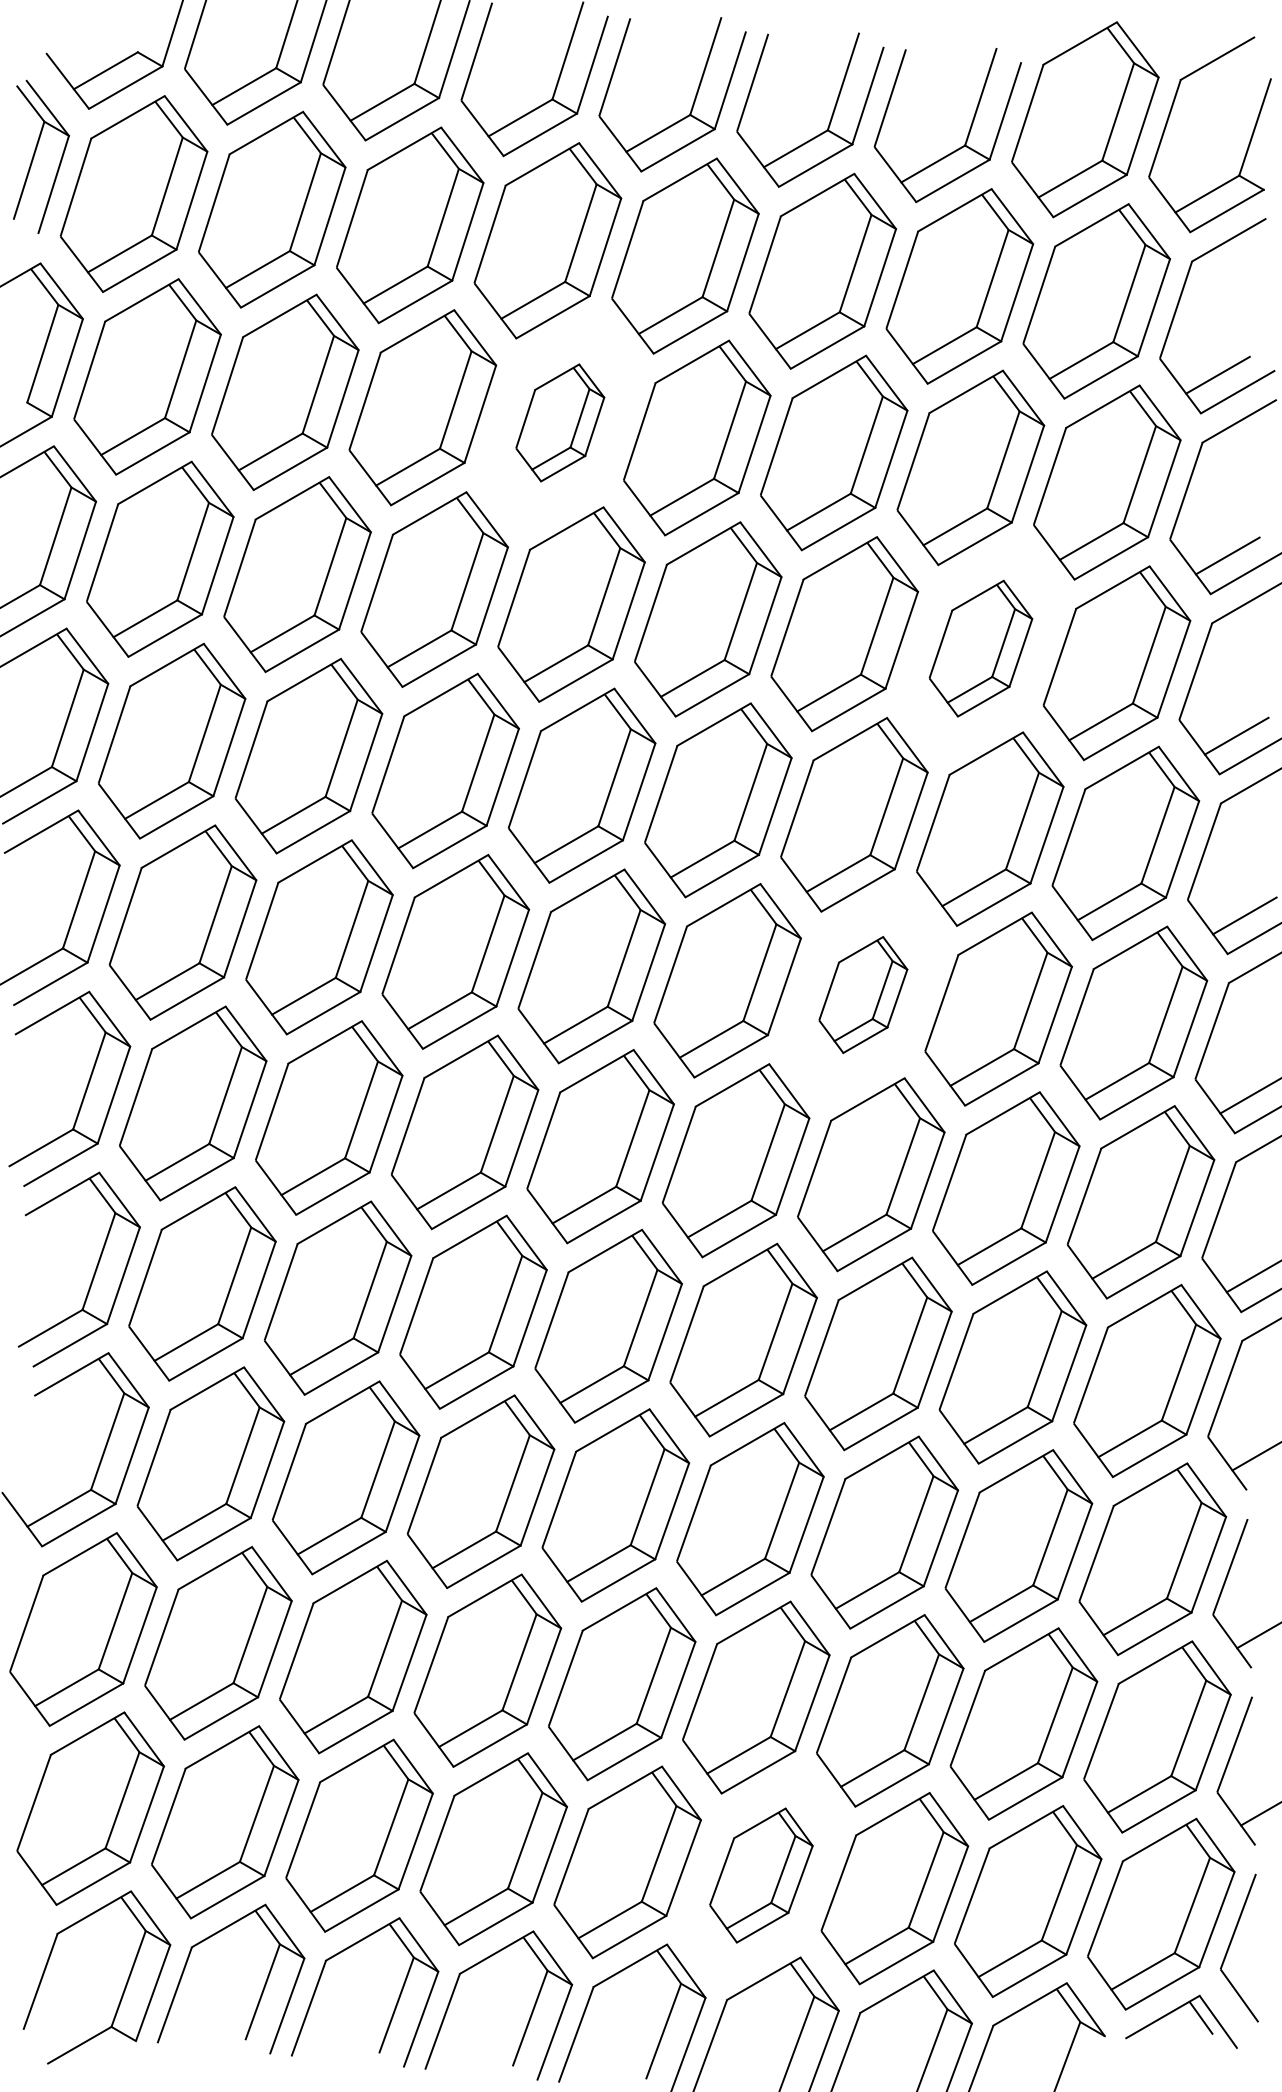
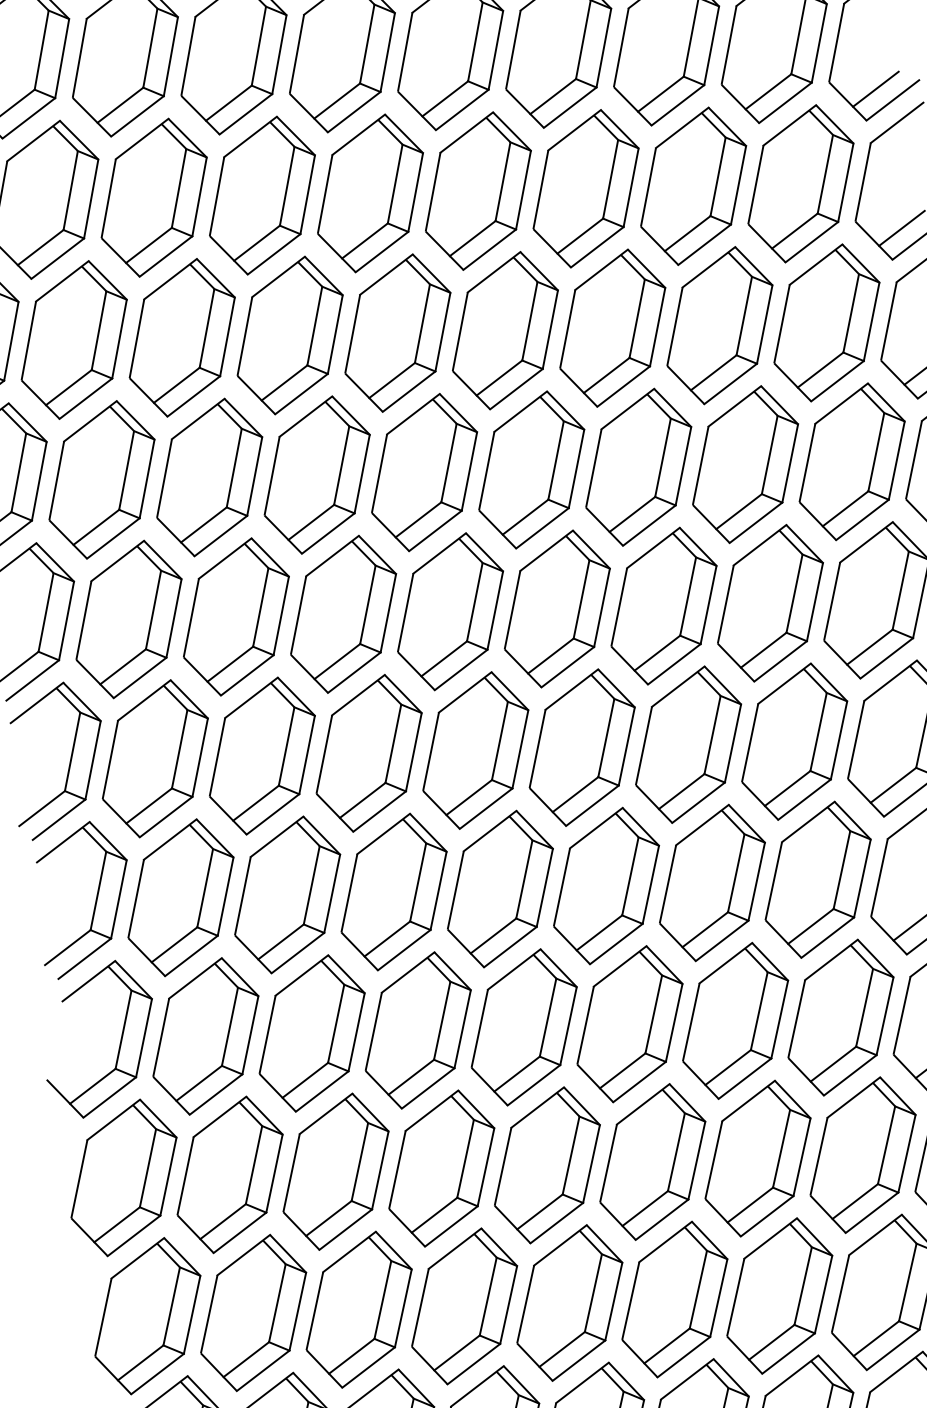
part: (560, 422) -> (370, 193), size x1.67
part: (980, 648) -> (719, 325), size x1.43
part: (863, 994) -> (664, 605), size x1.67
part: (761, 1875) -> (674, 1299), size x1.43

